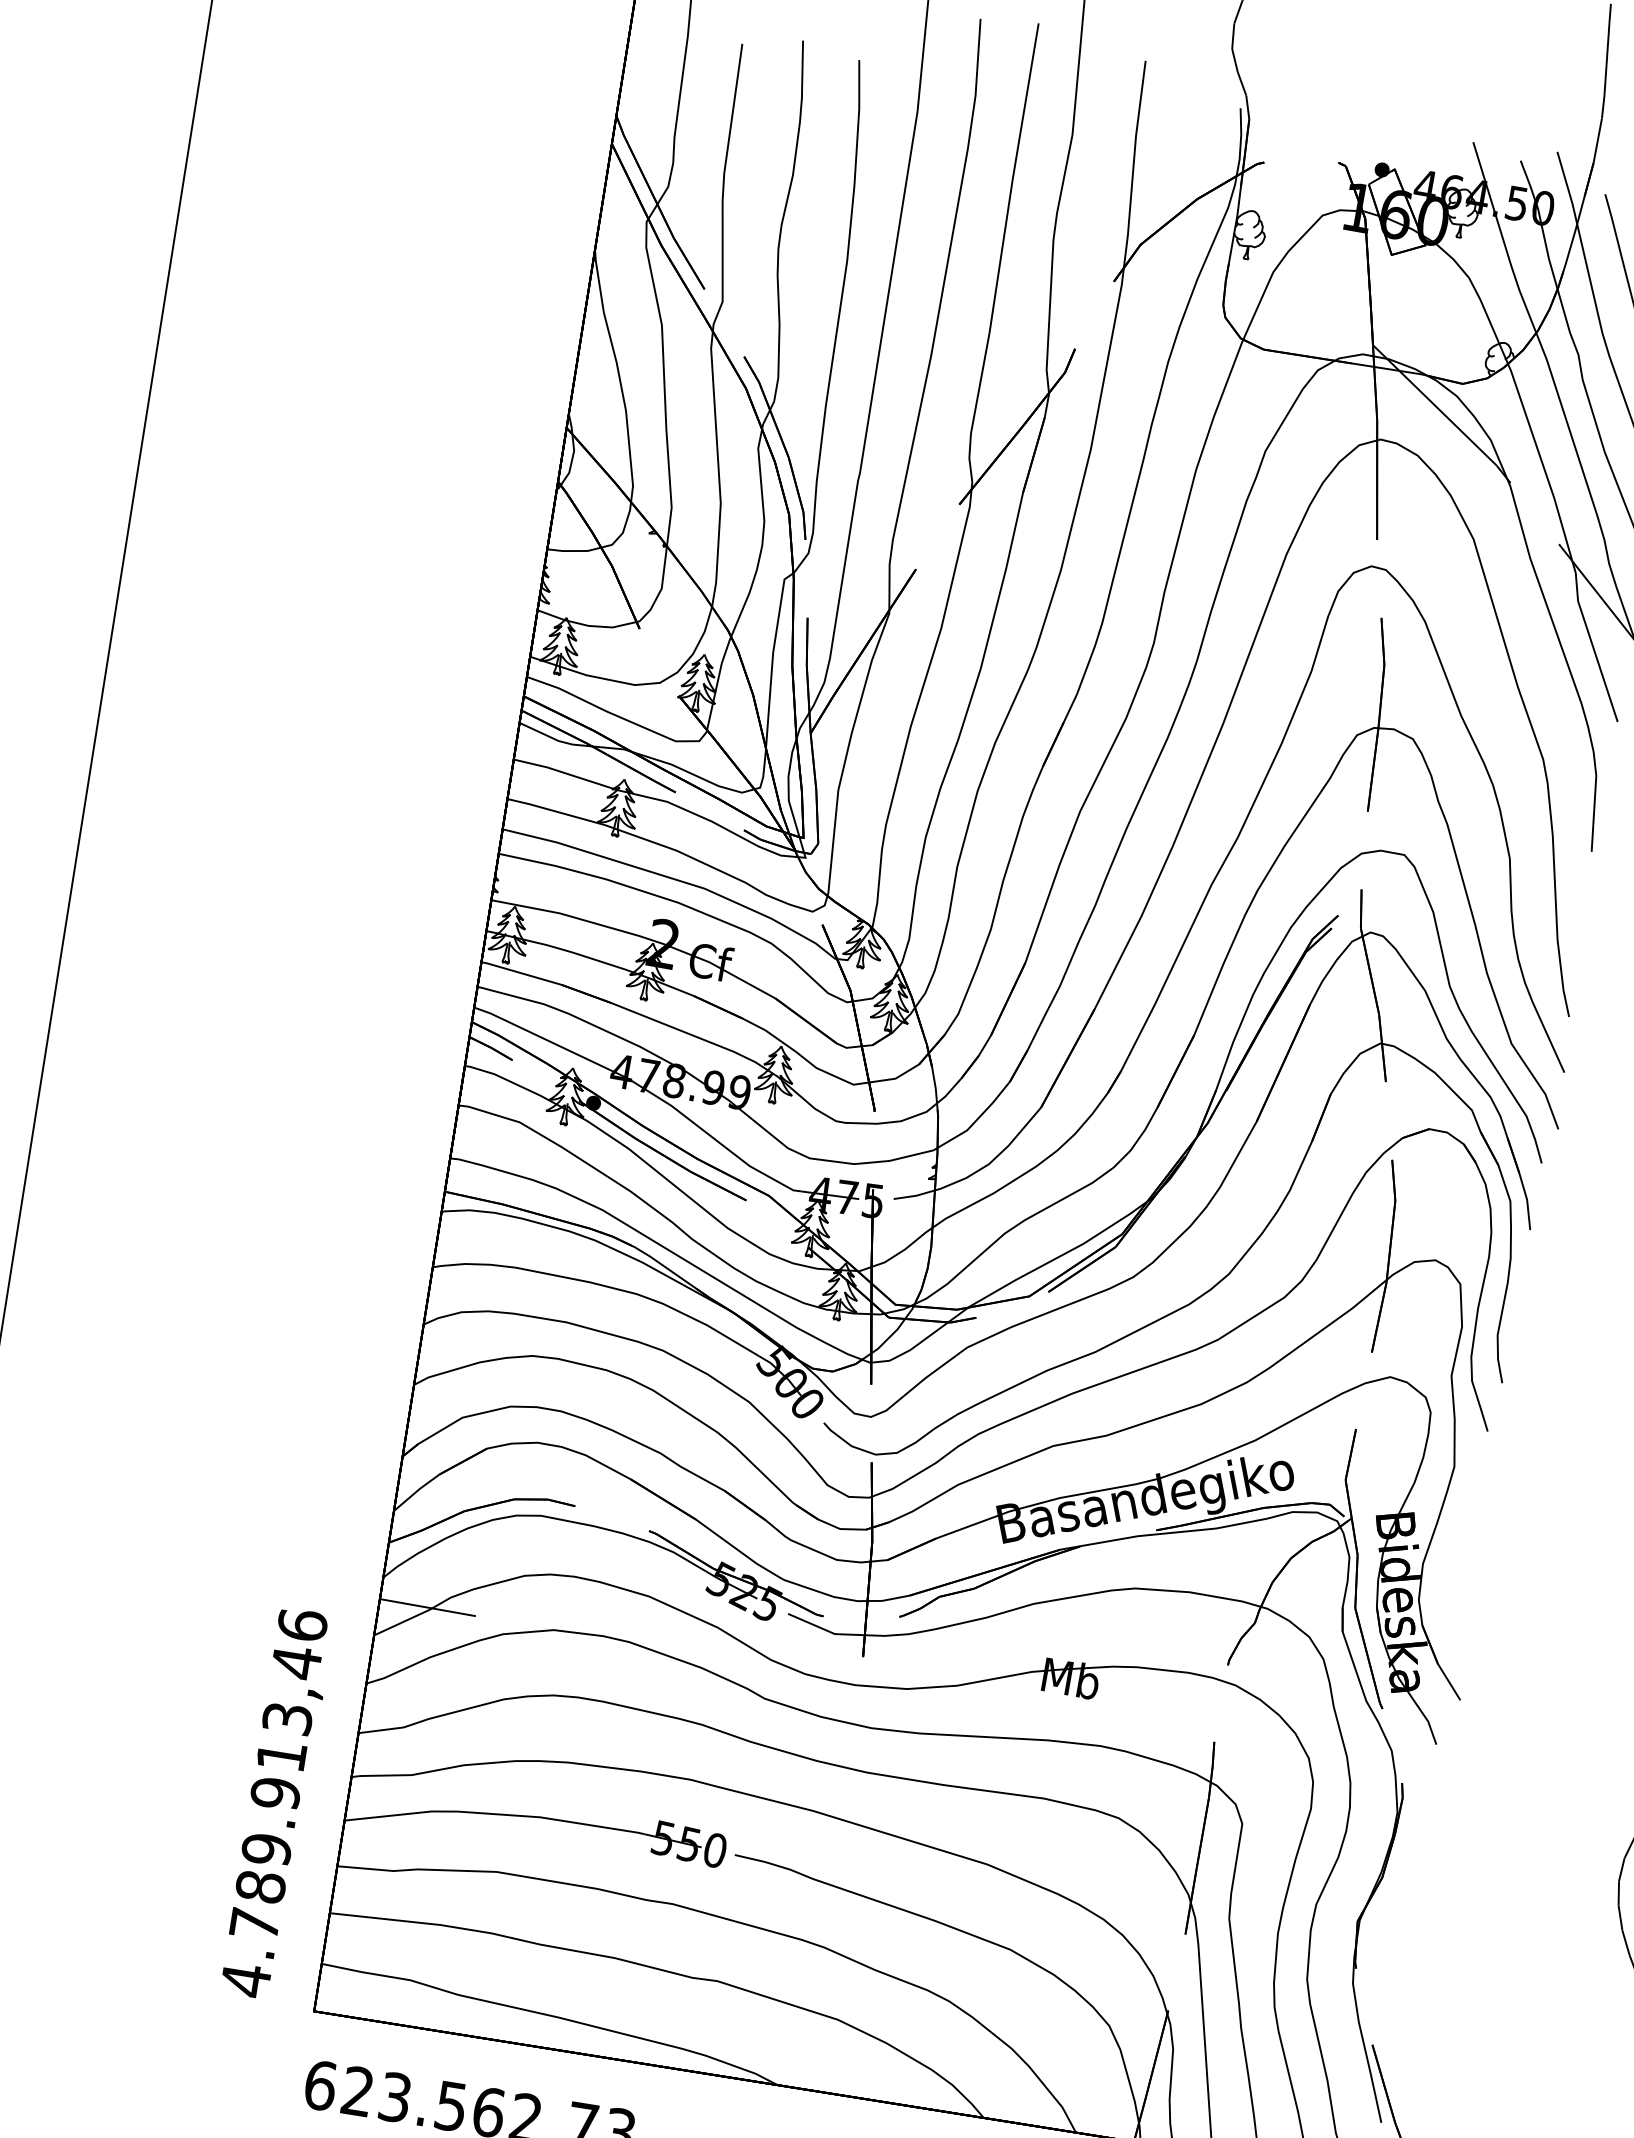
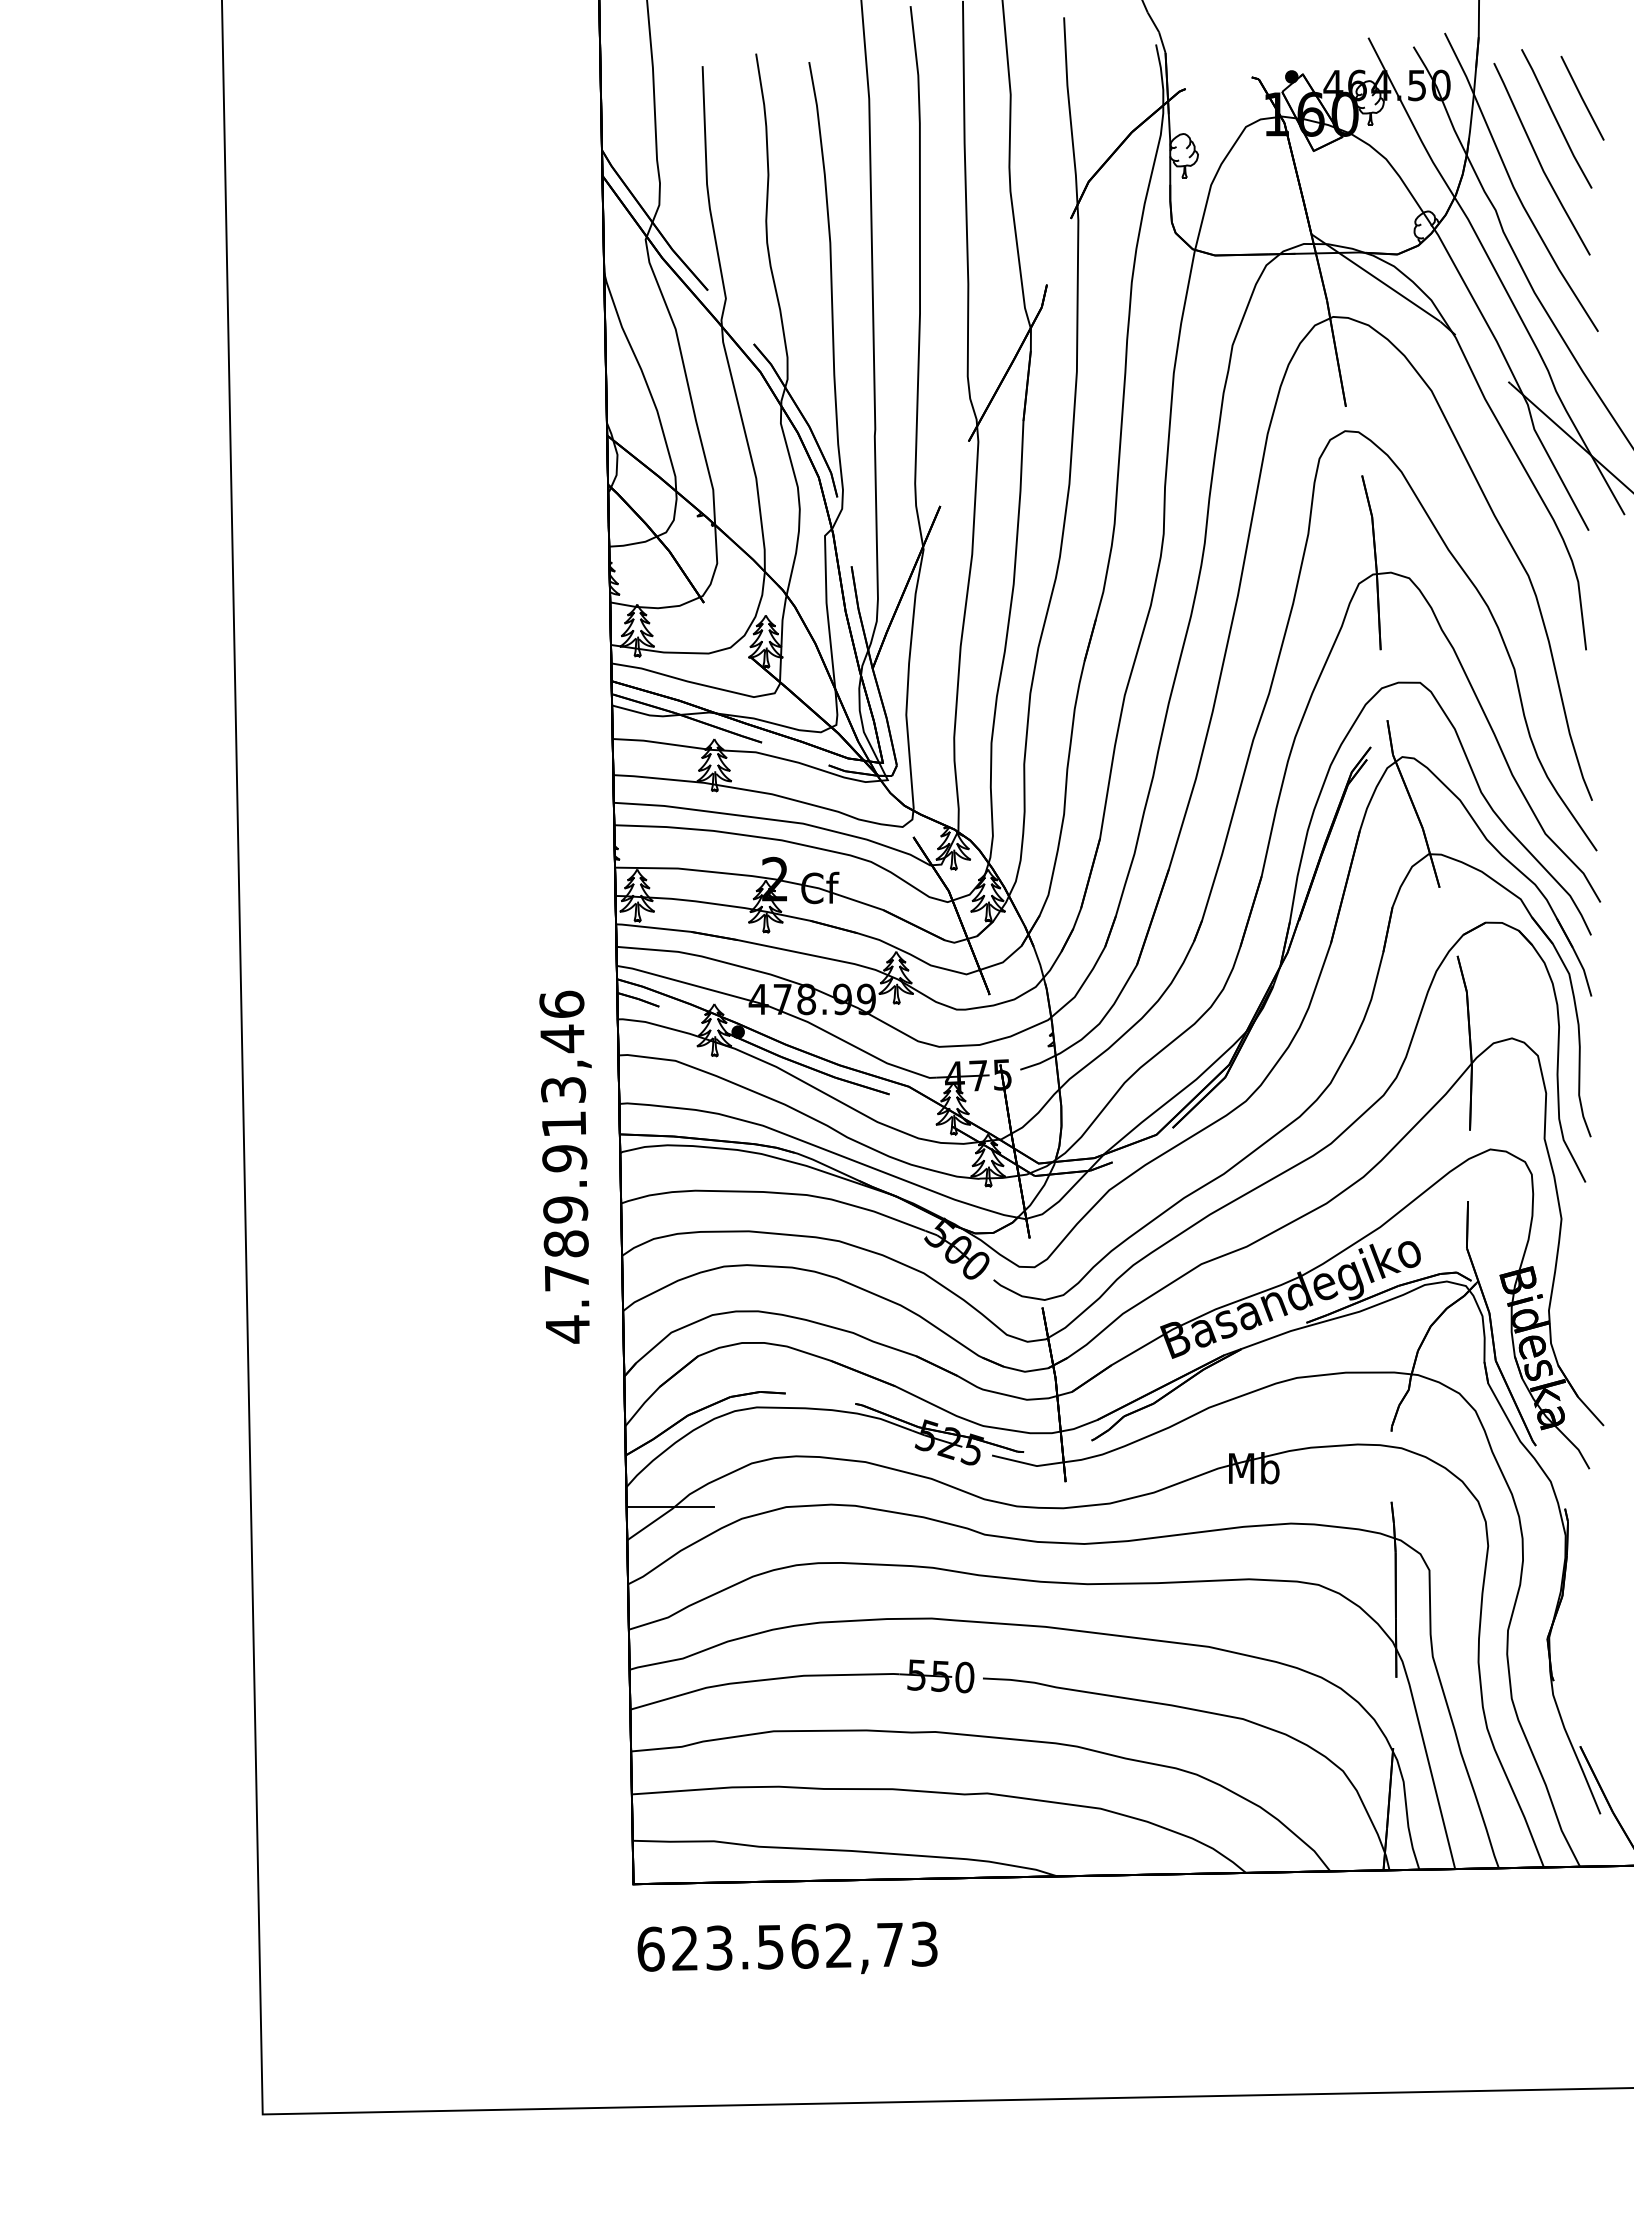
text: (274, 1802) -> (565, 1166), moved

